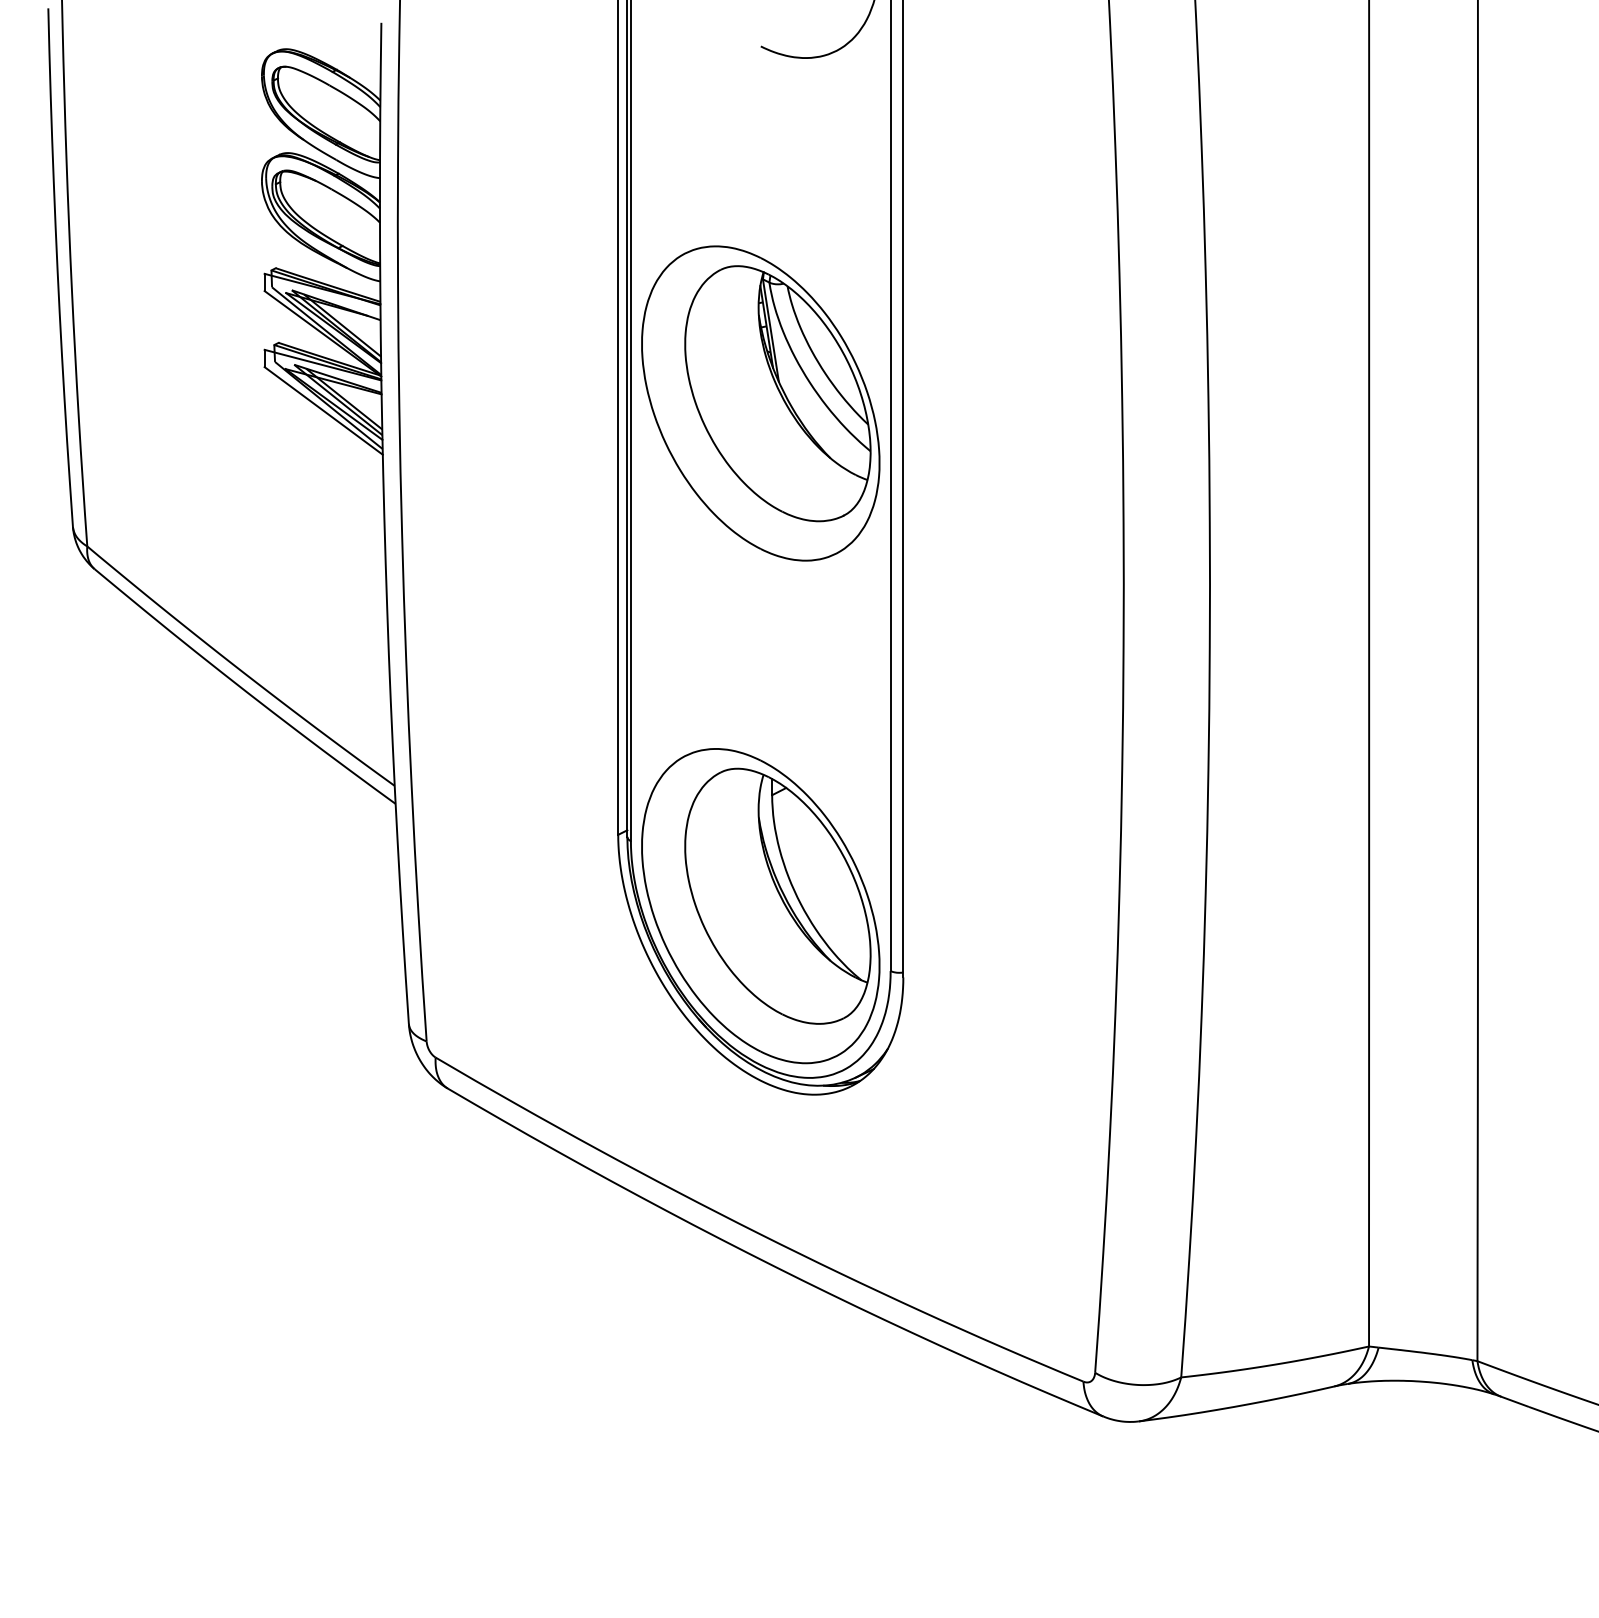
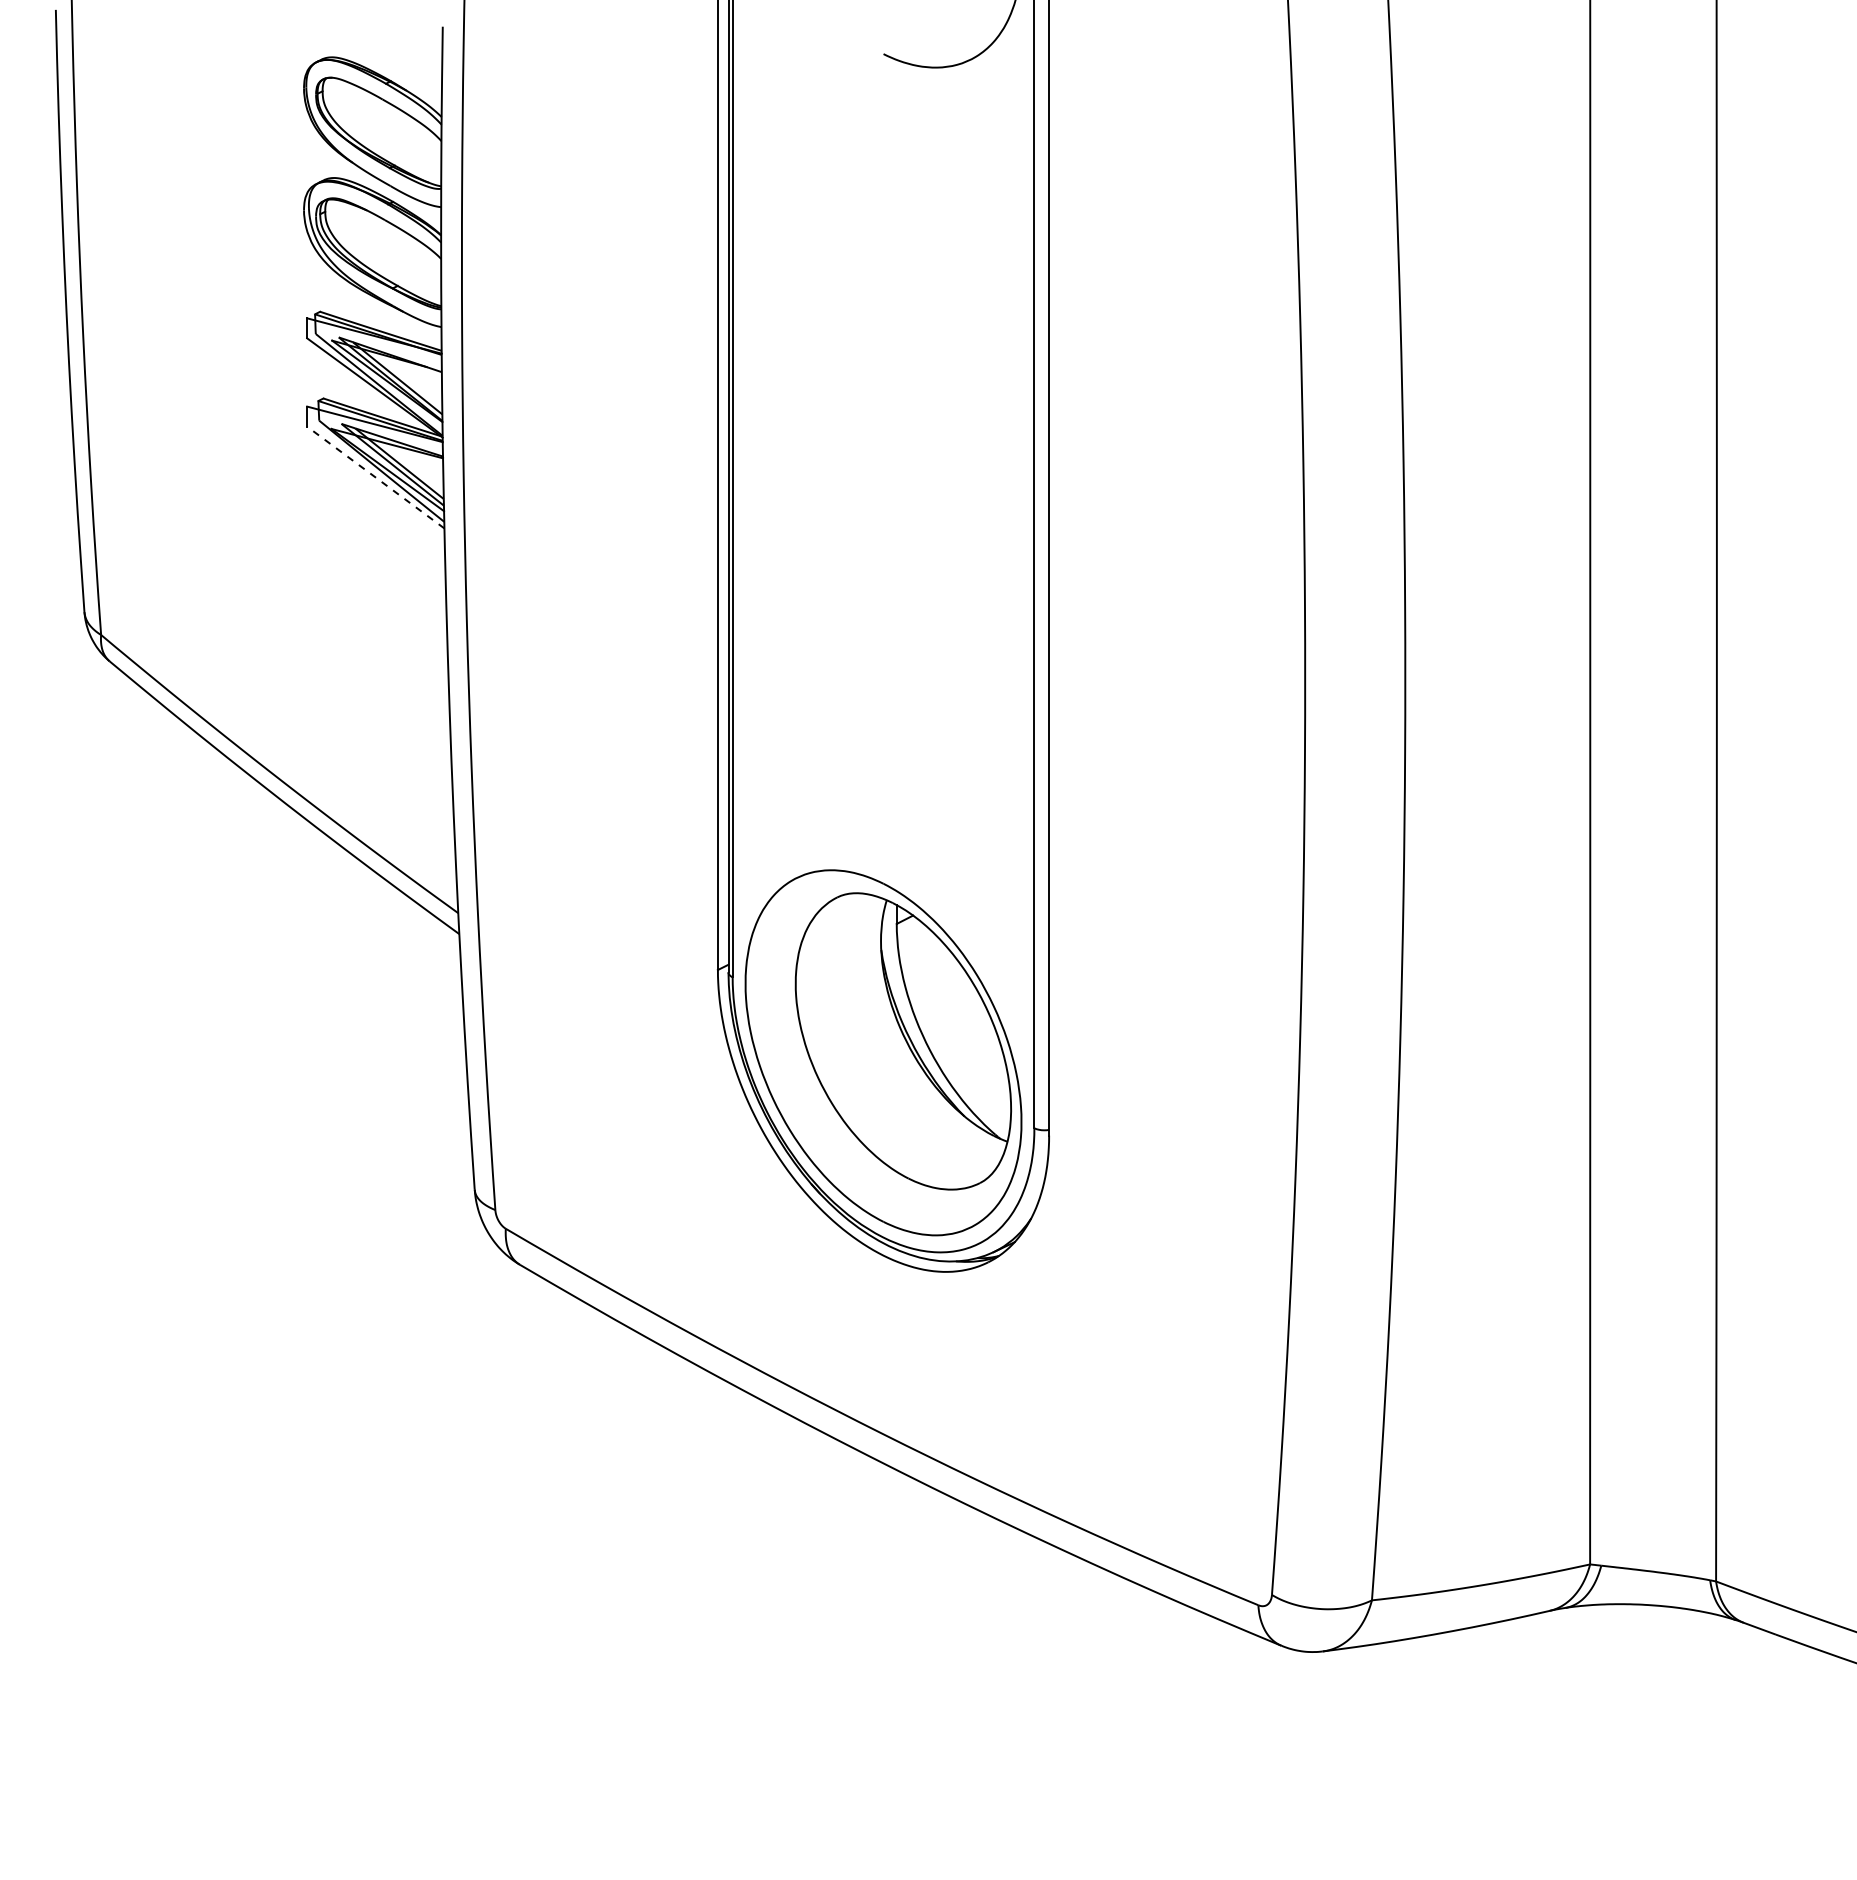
part: (760, 403) -> (883, 468), removed
line: (323, 410) -> (375, 477), solid -> dashed

